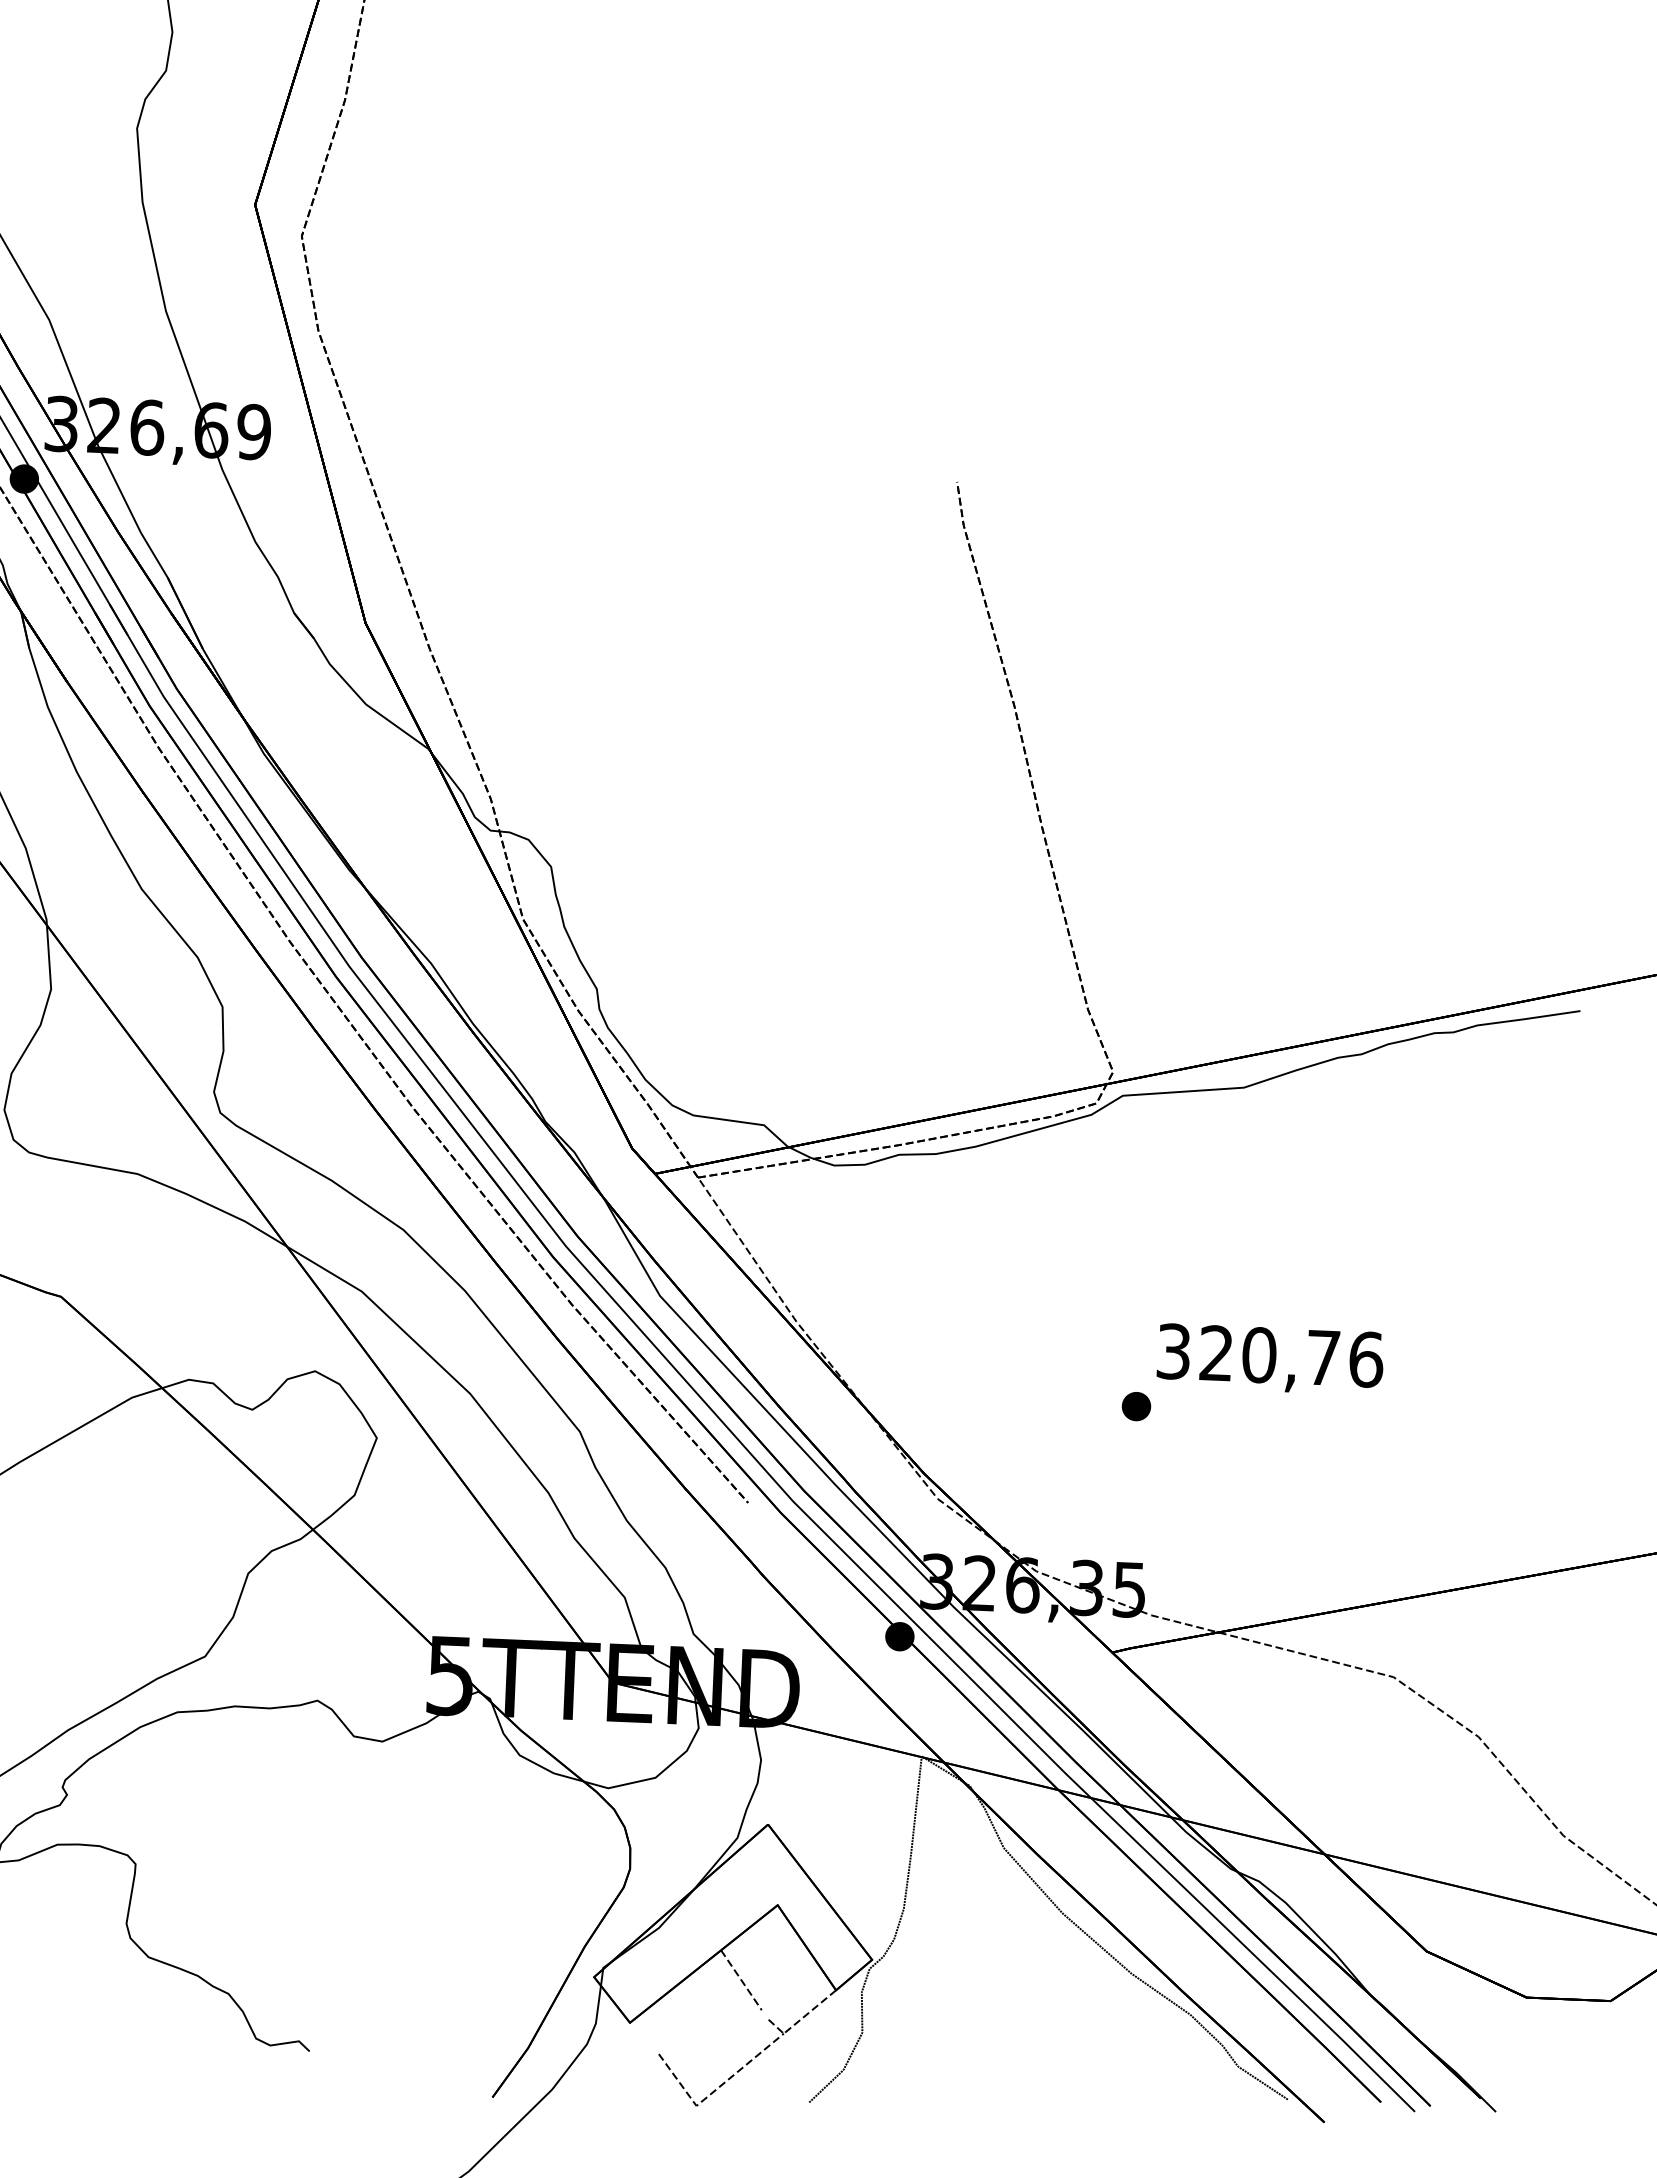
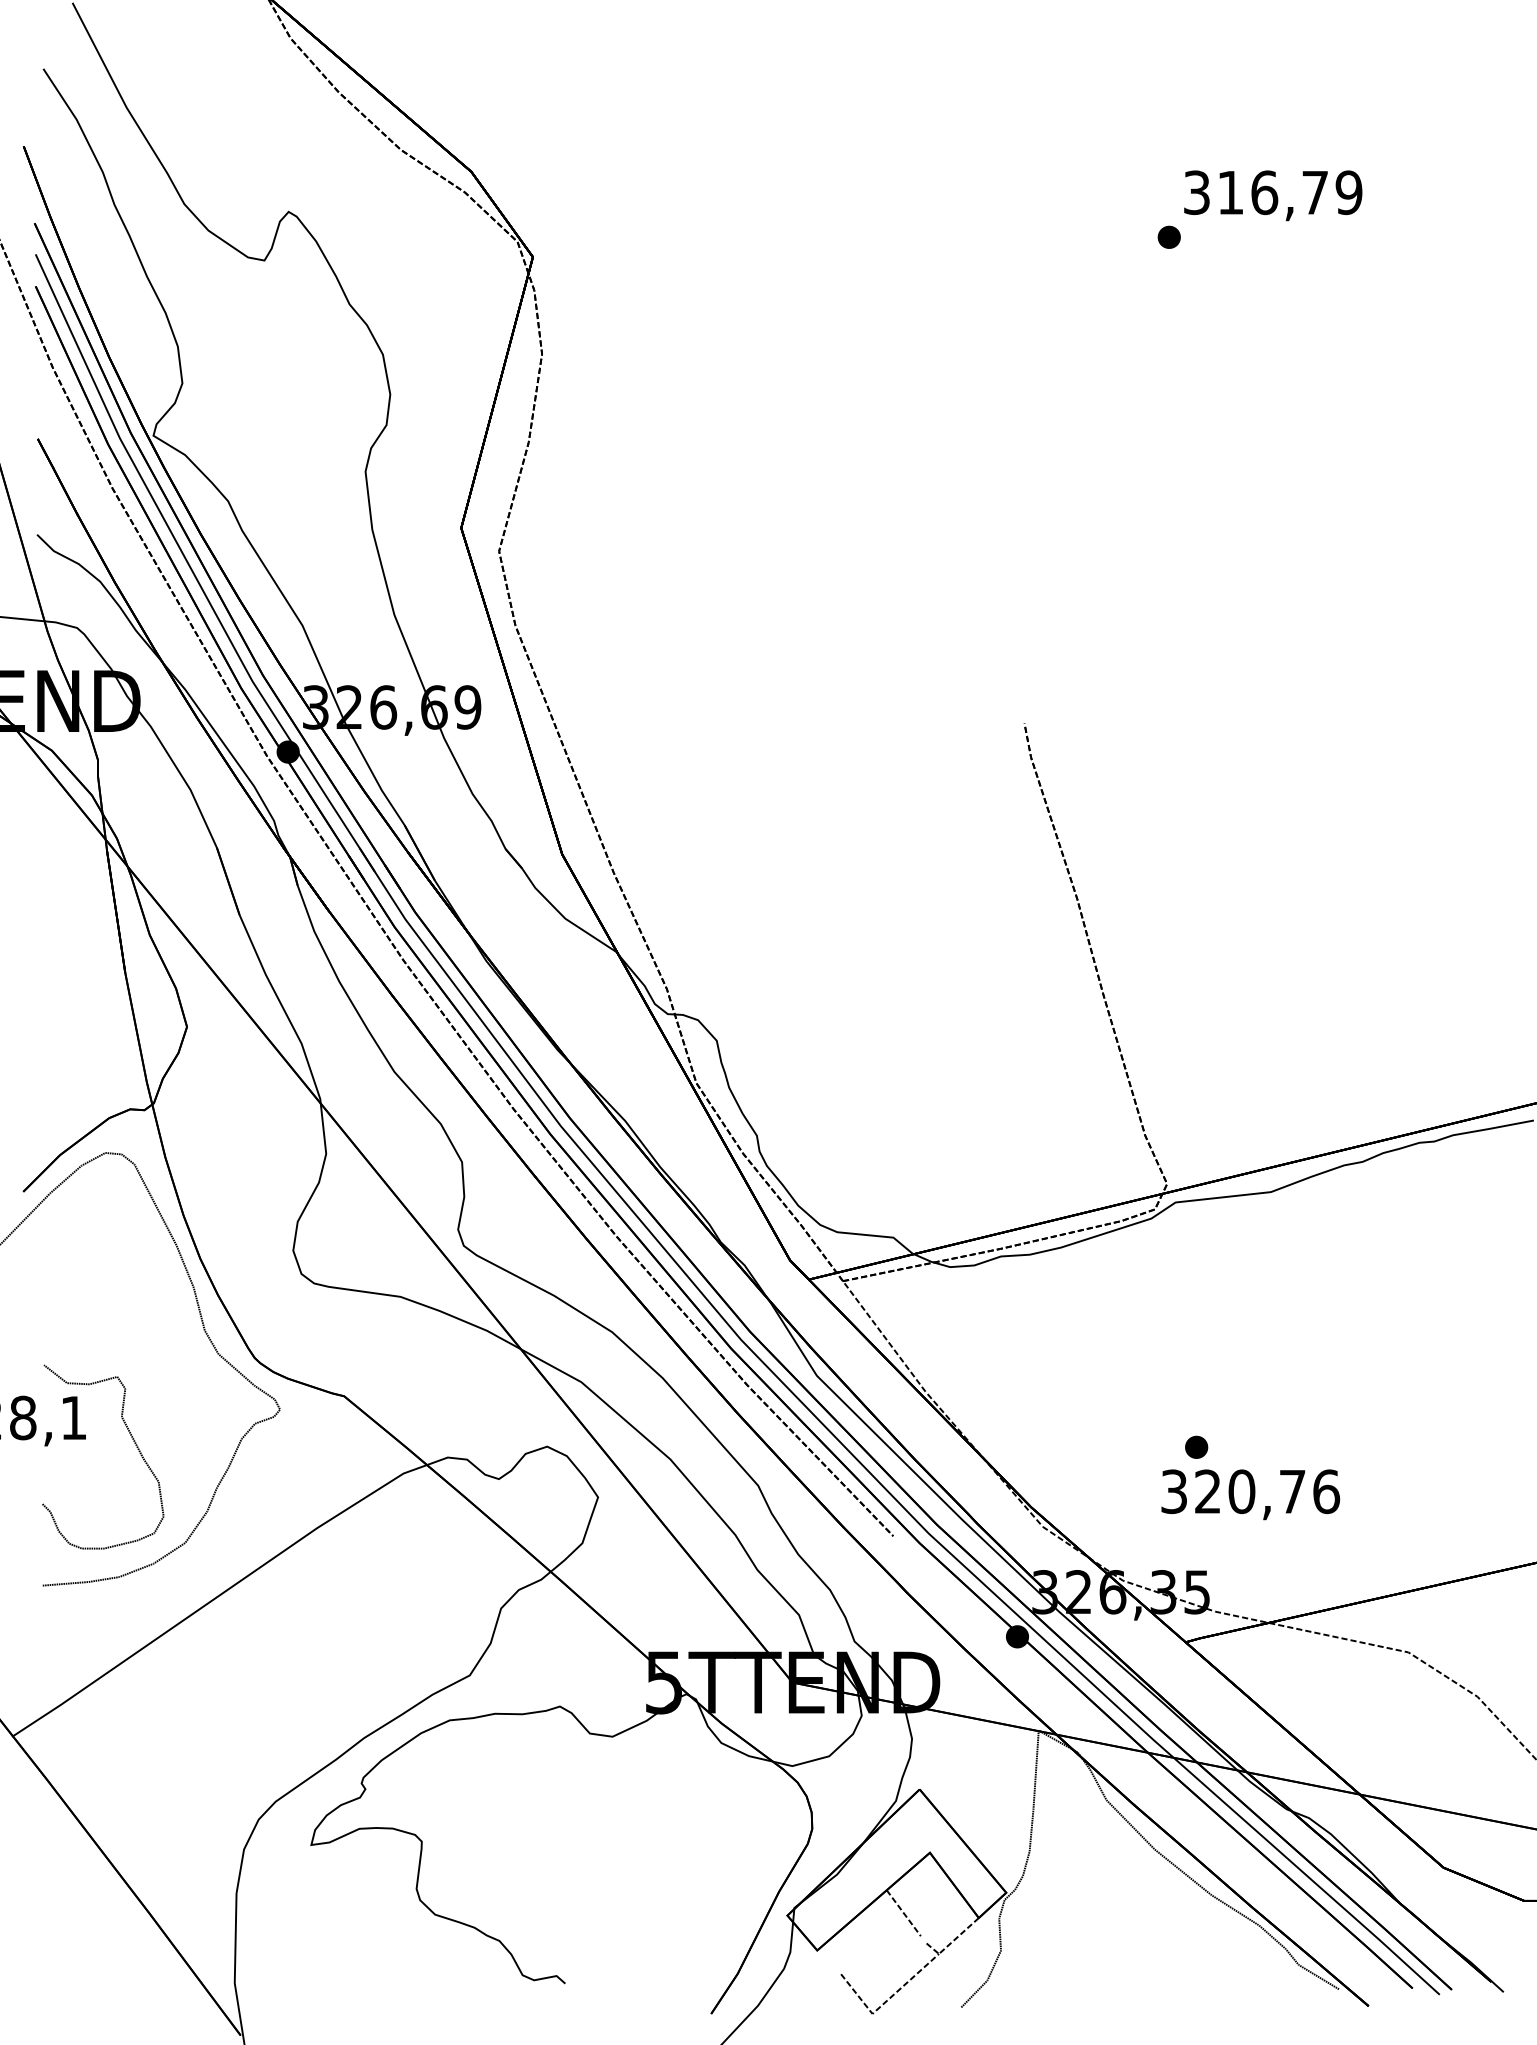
text: (1270, 1359) -> (1250, 1494), moved

